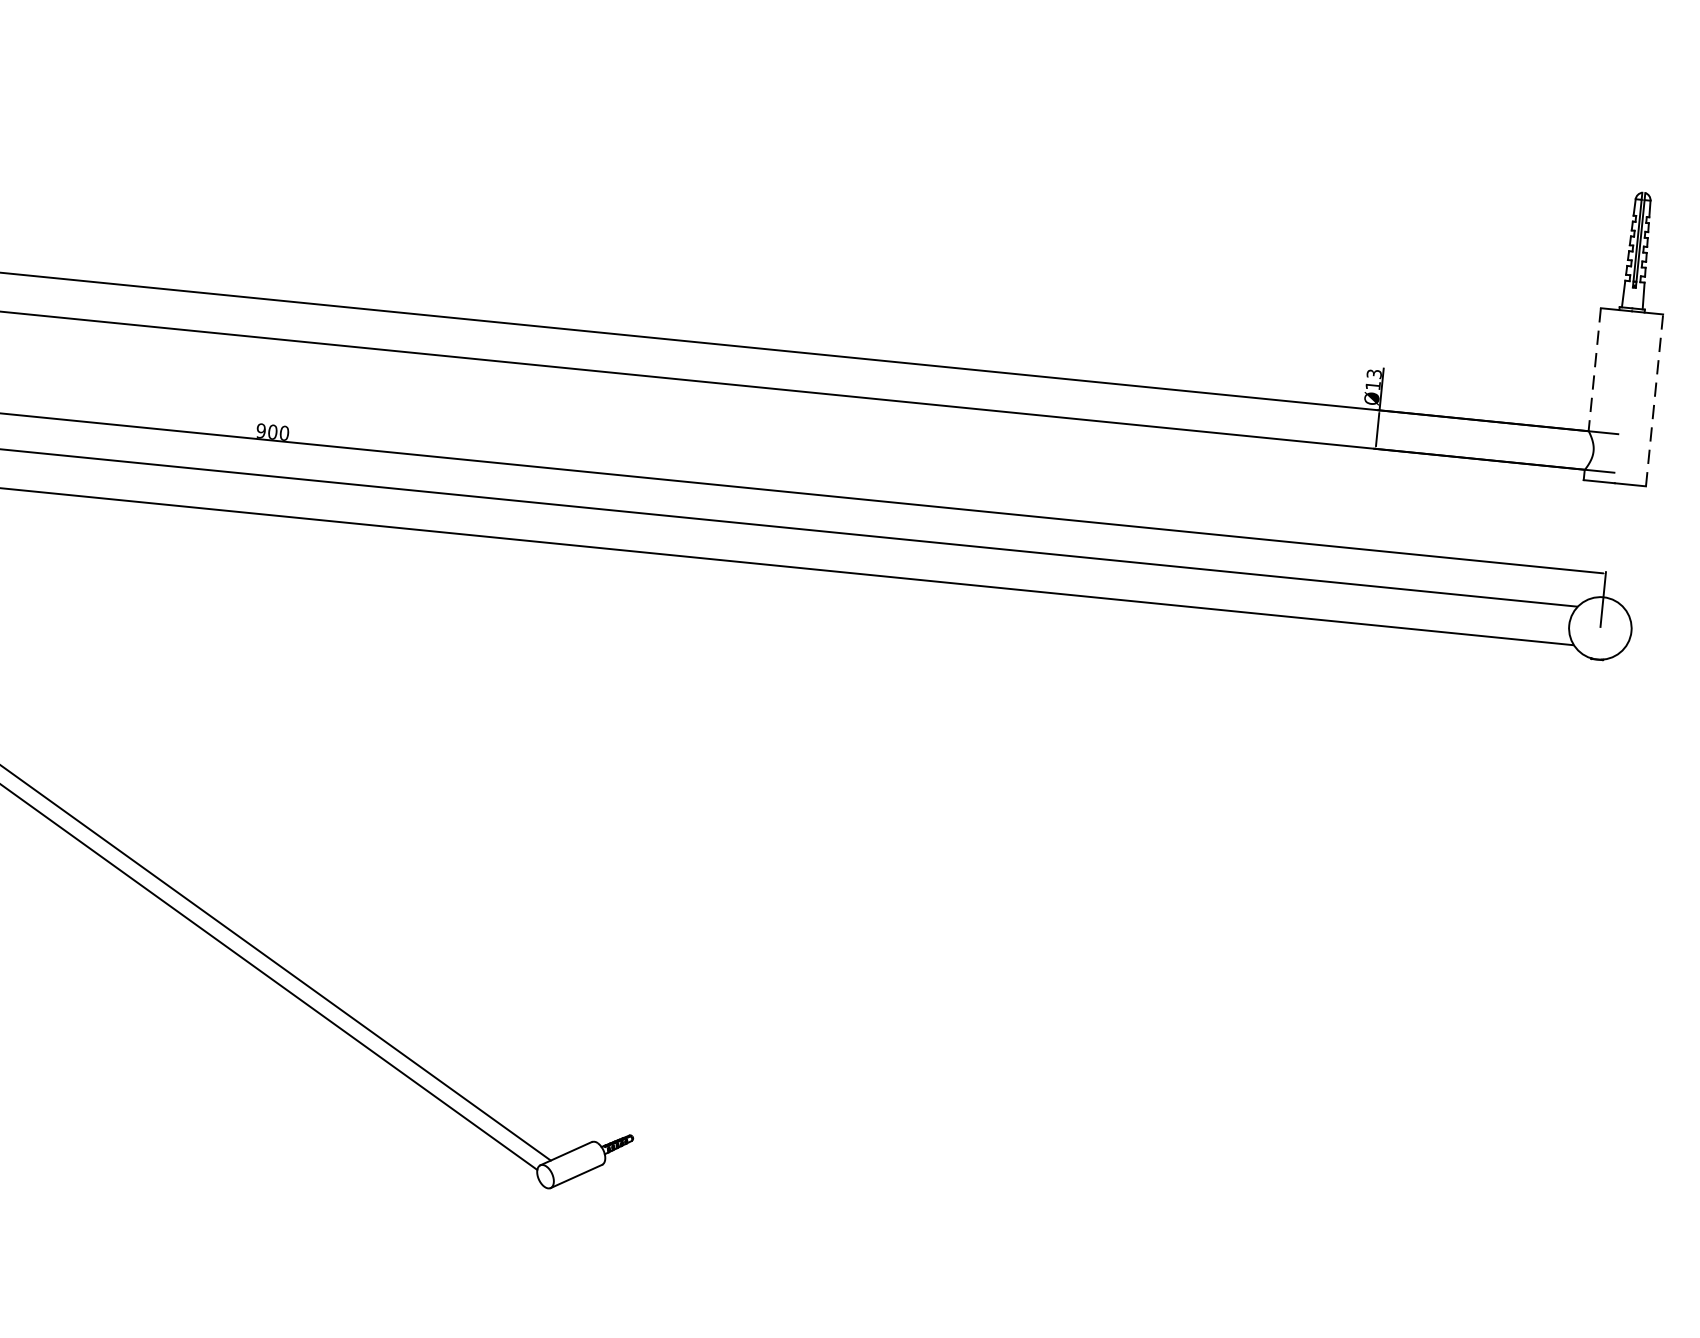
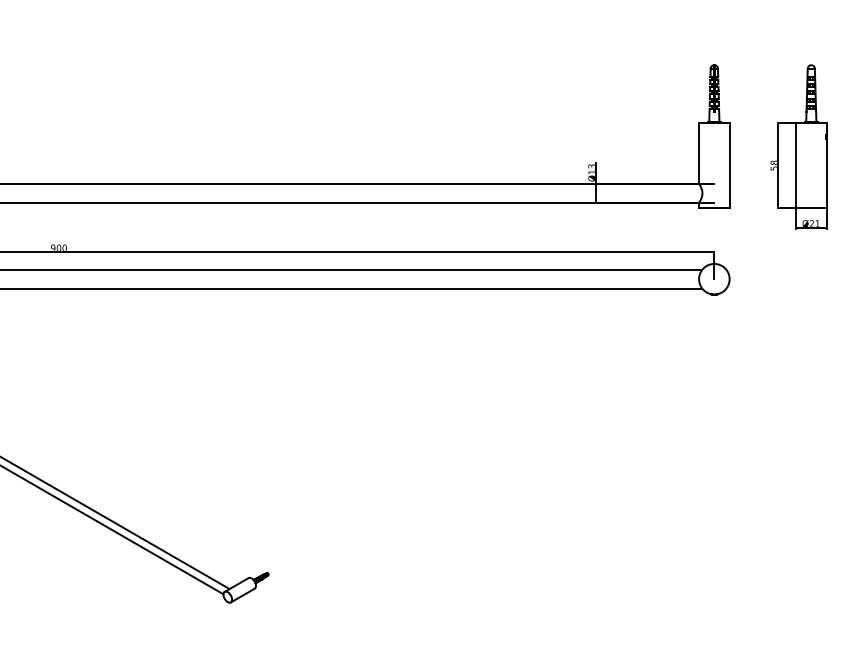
line: (1595, 371) -> (699, 154), dashed -> solid
line: (1654, 400) -> (729, 165), dashed -> solid

